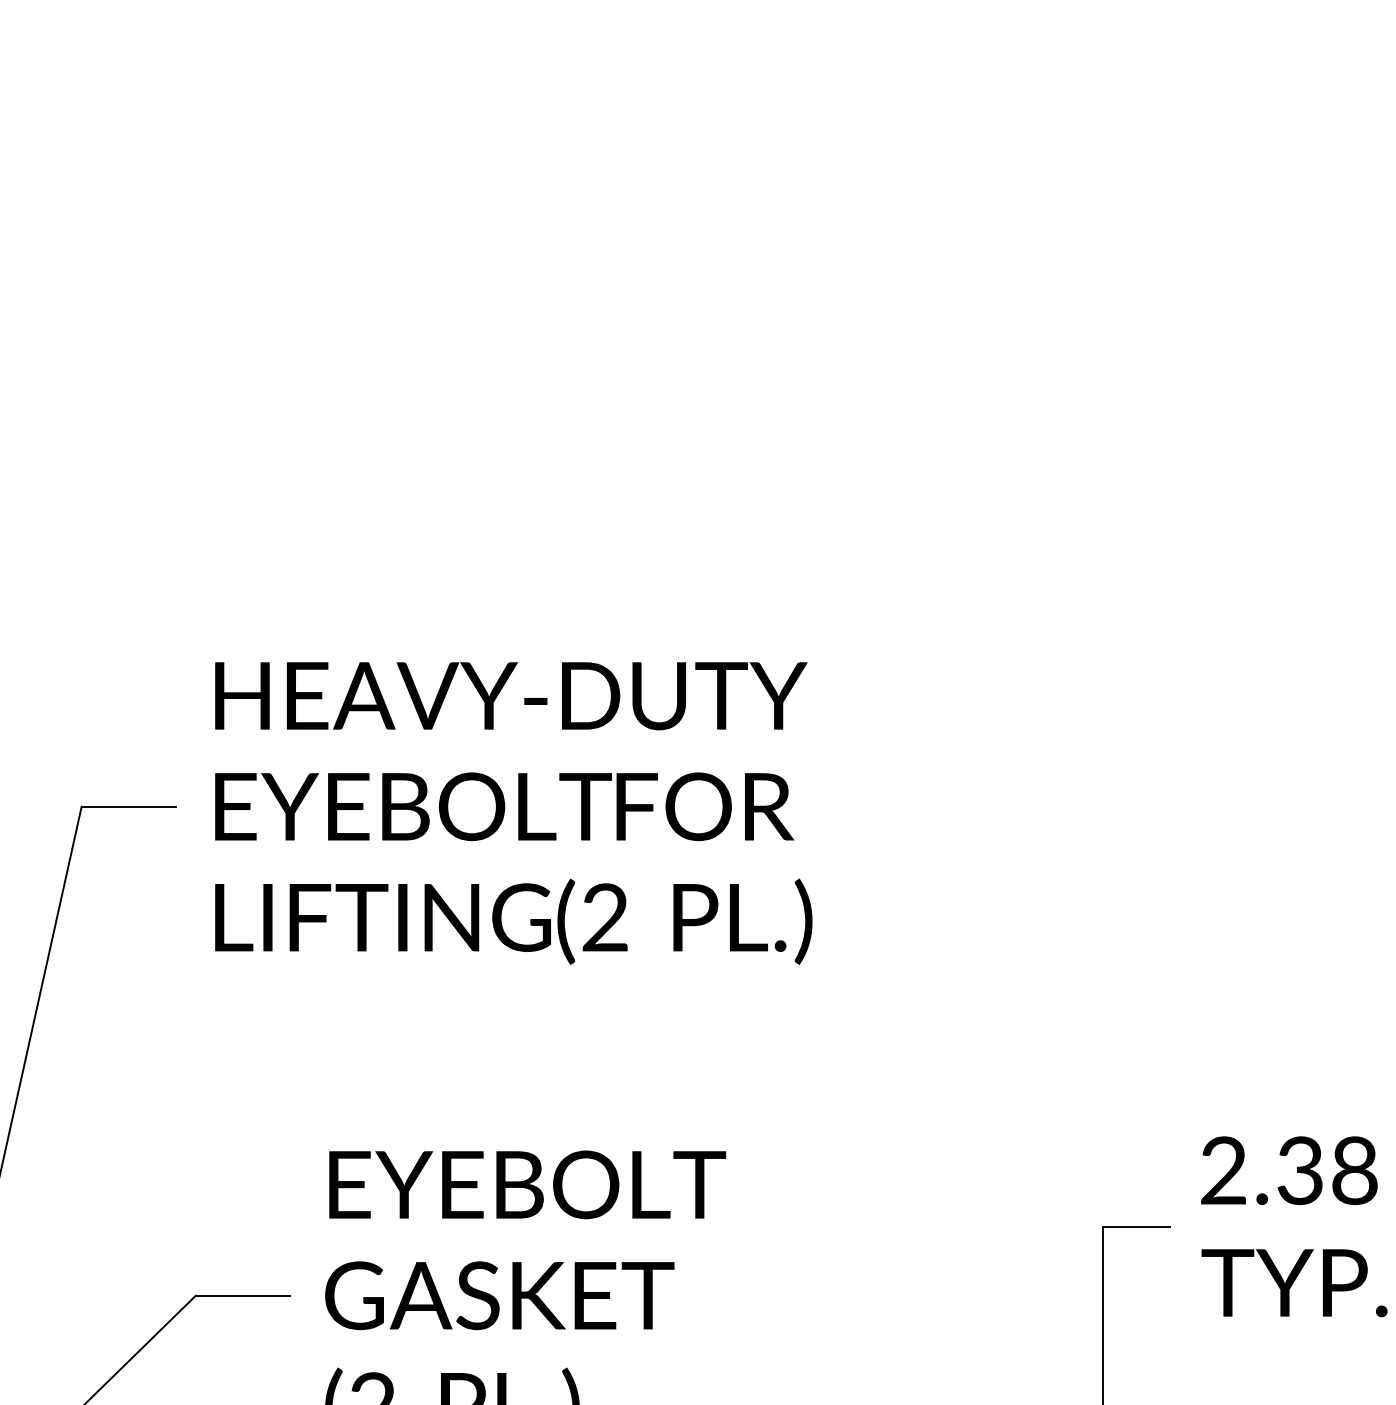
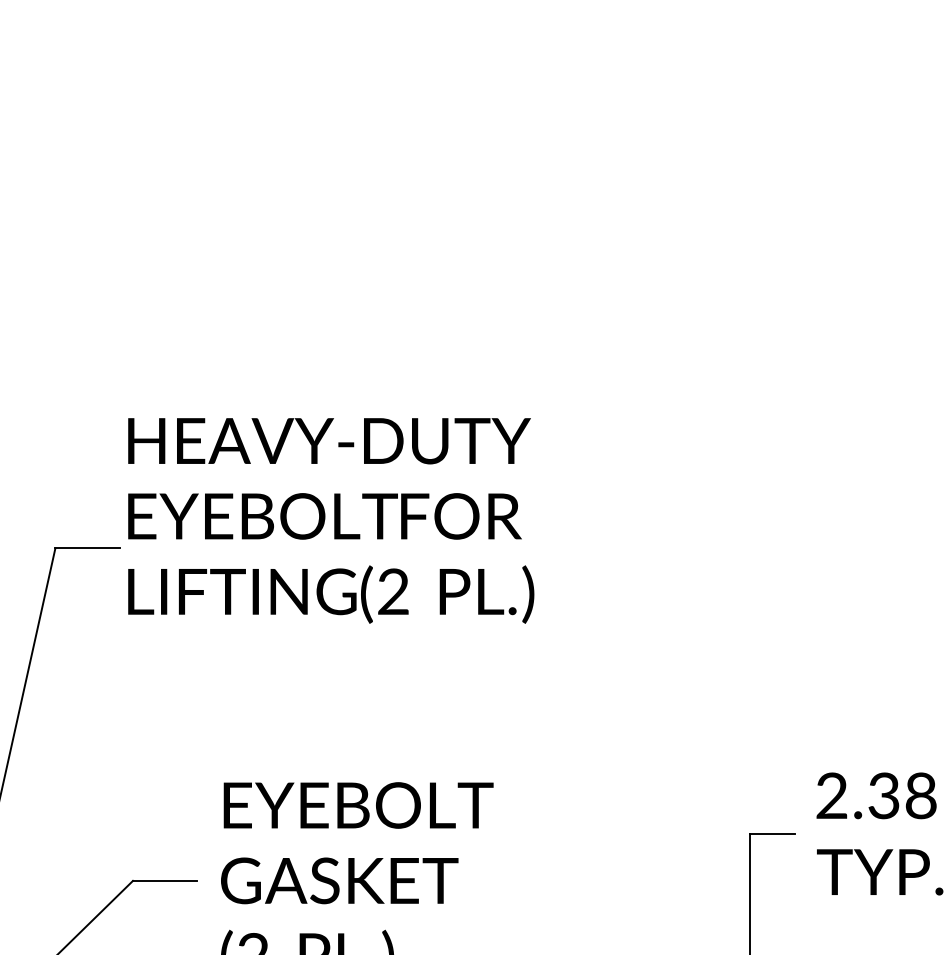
text: (514, 812) -> (331, 520), moved

